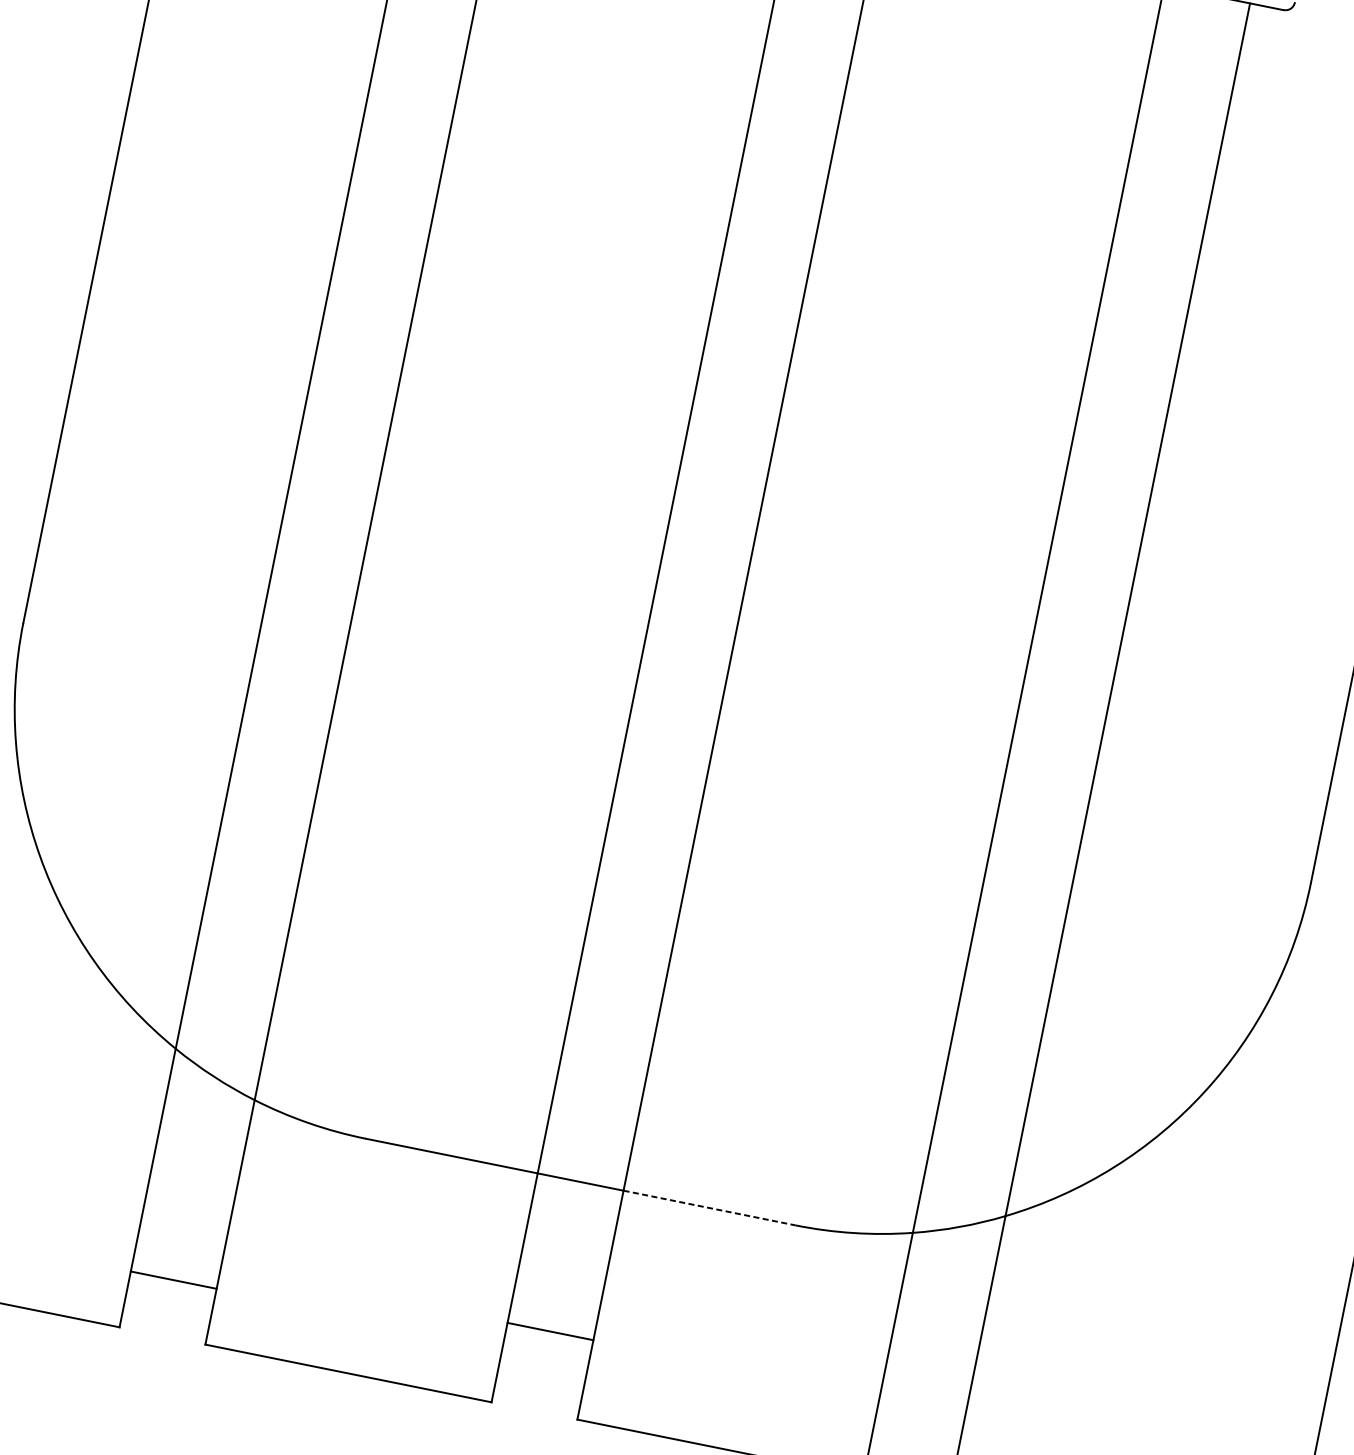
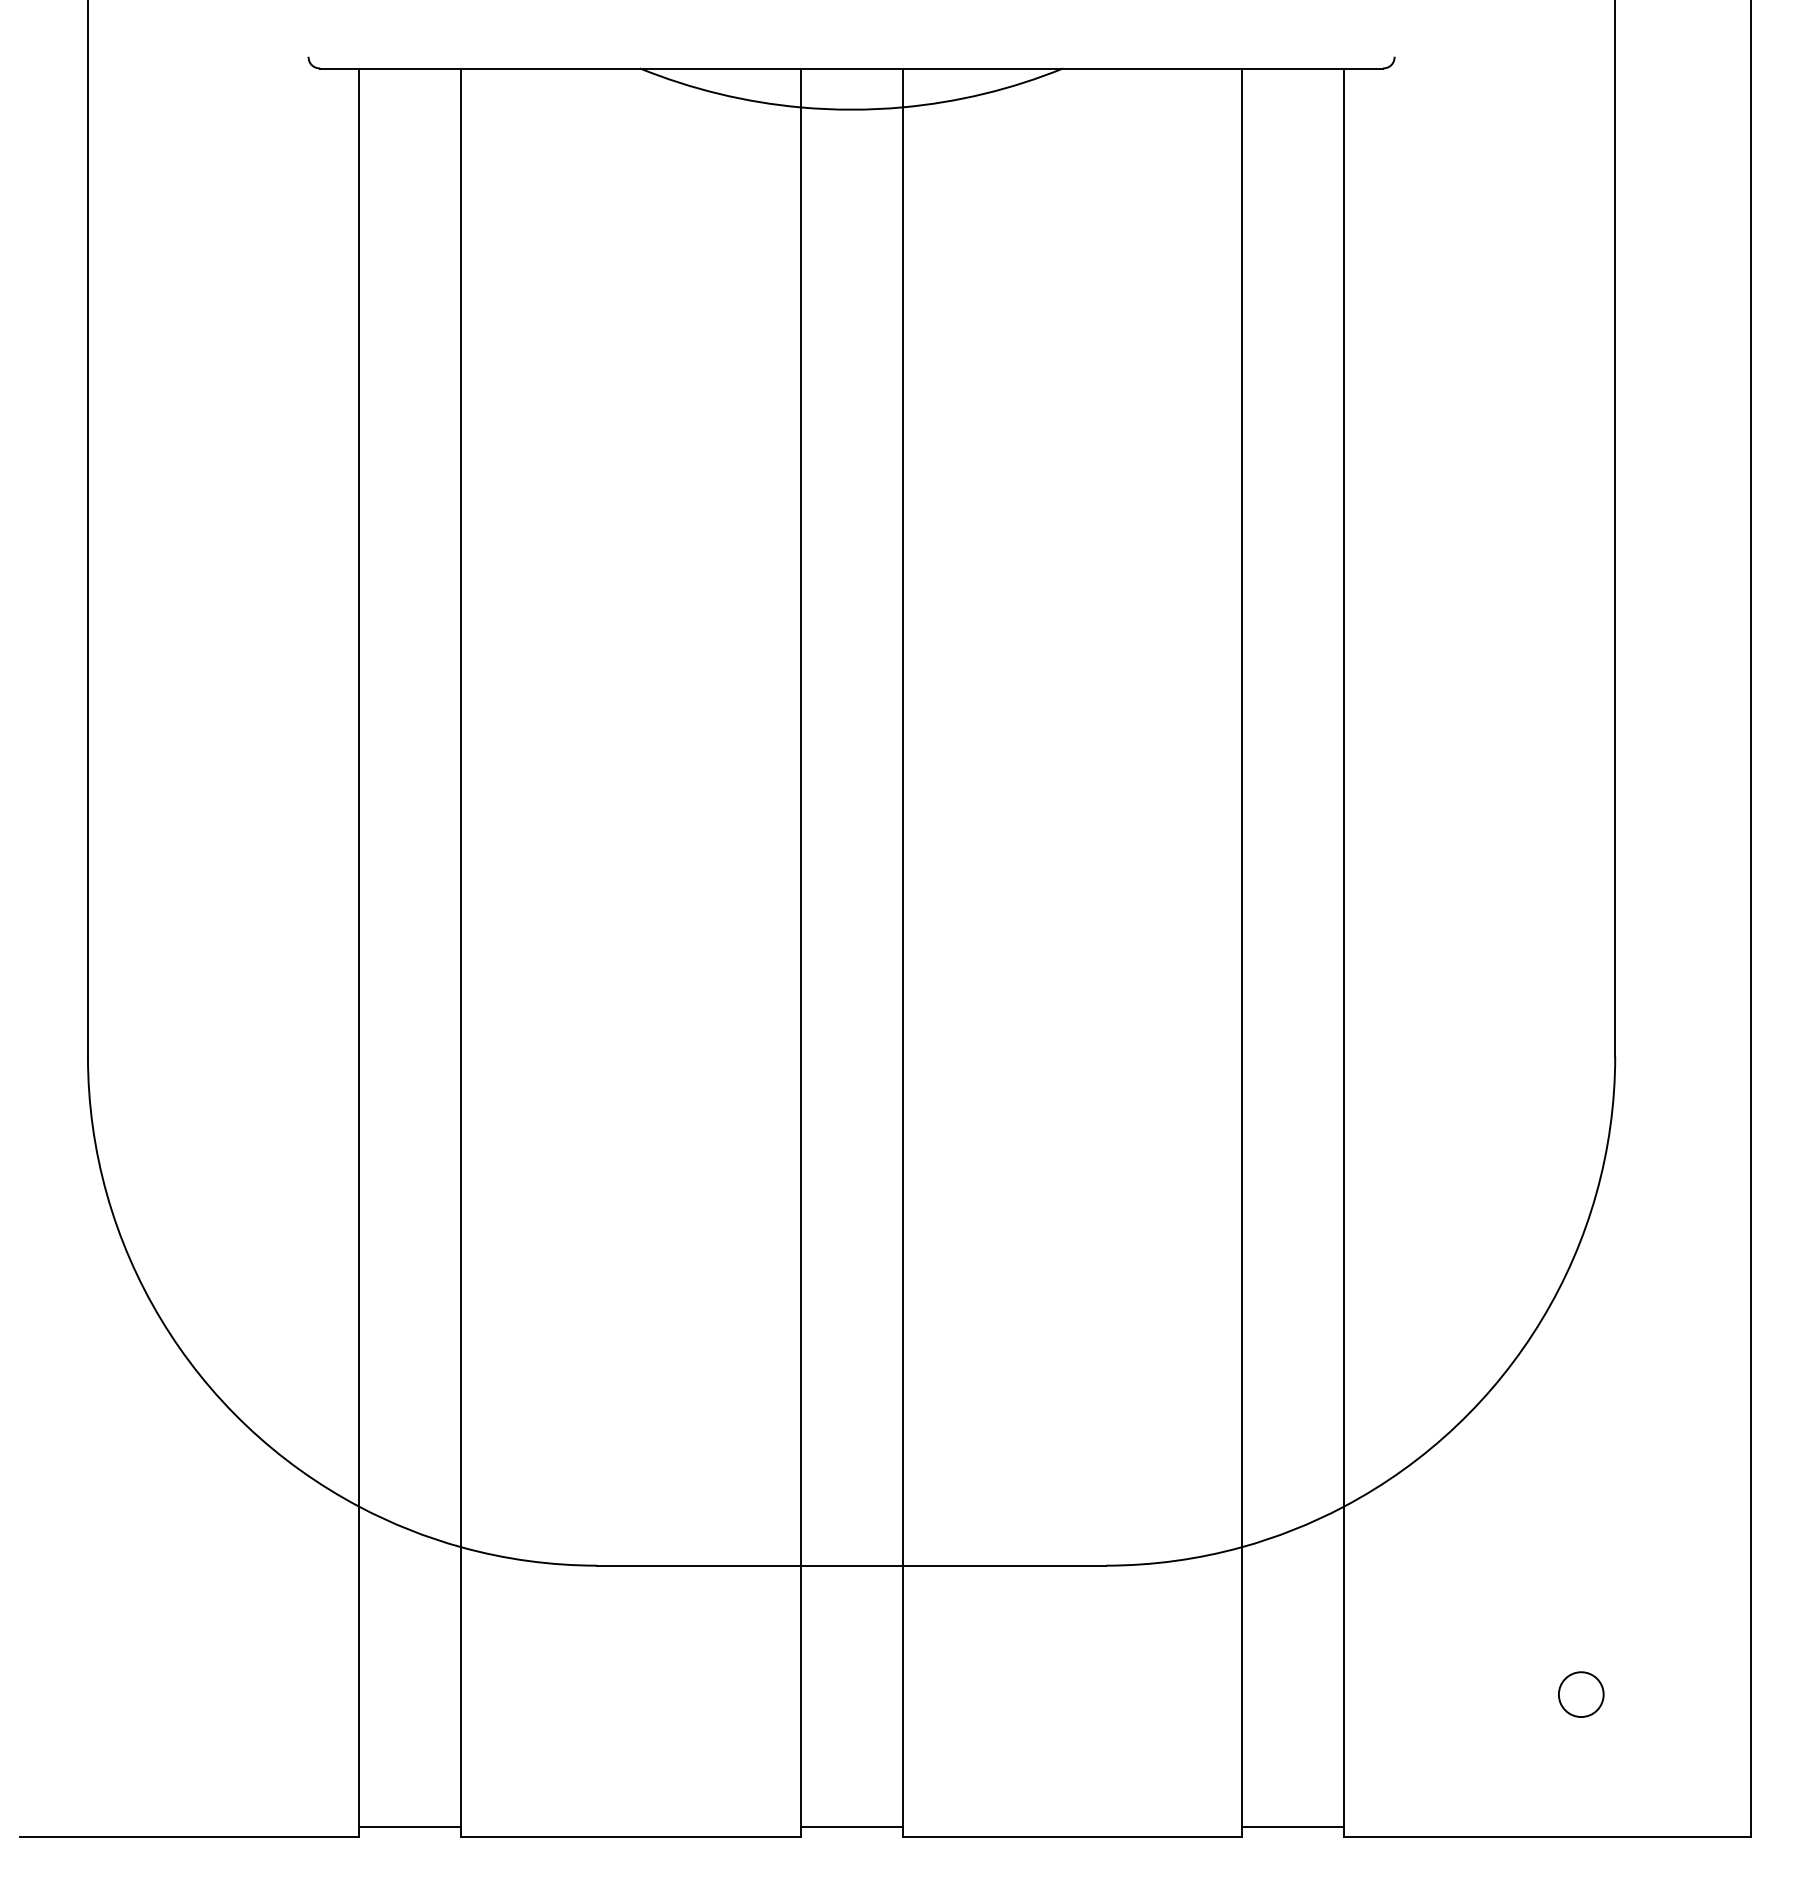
line: (709, 1207) -> (1004, 1565), dashed -> solid
line: (173, 1279) -> (410, 1826), moved
line: (550, 1331) -> (851, 1826), moved
circle: (1174, 1414) -> (1581, 1694), added

